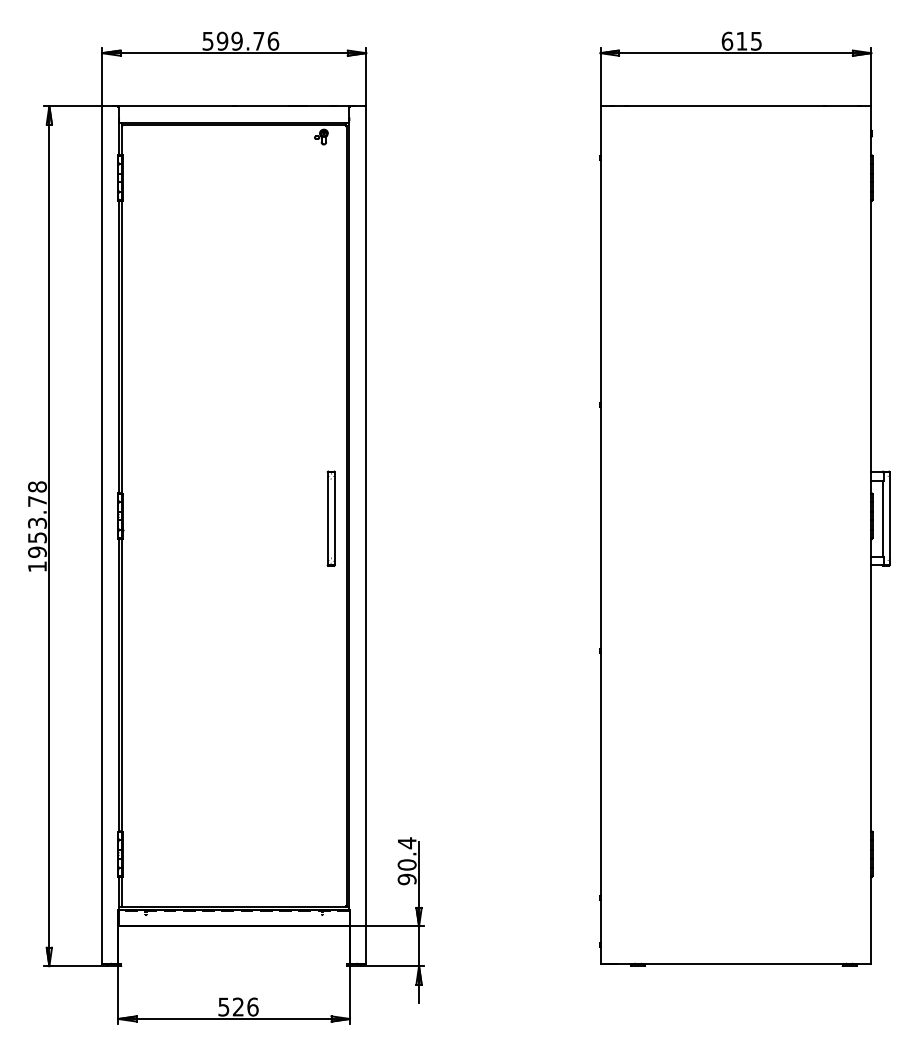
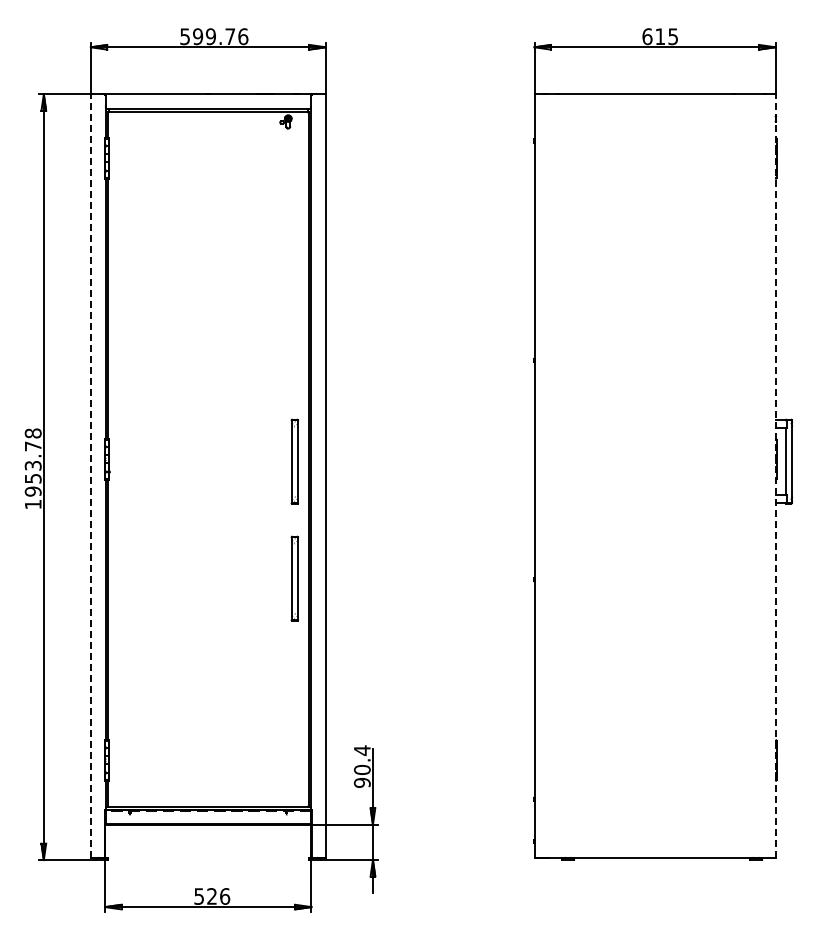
line: (101, 535) -> (90, 476), solid -> dashed
line: (871, 535) -> (775, 476), solid -> dashed
part: (330, 649) -> (294, 578), added

